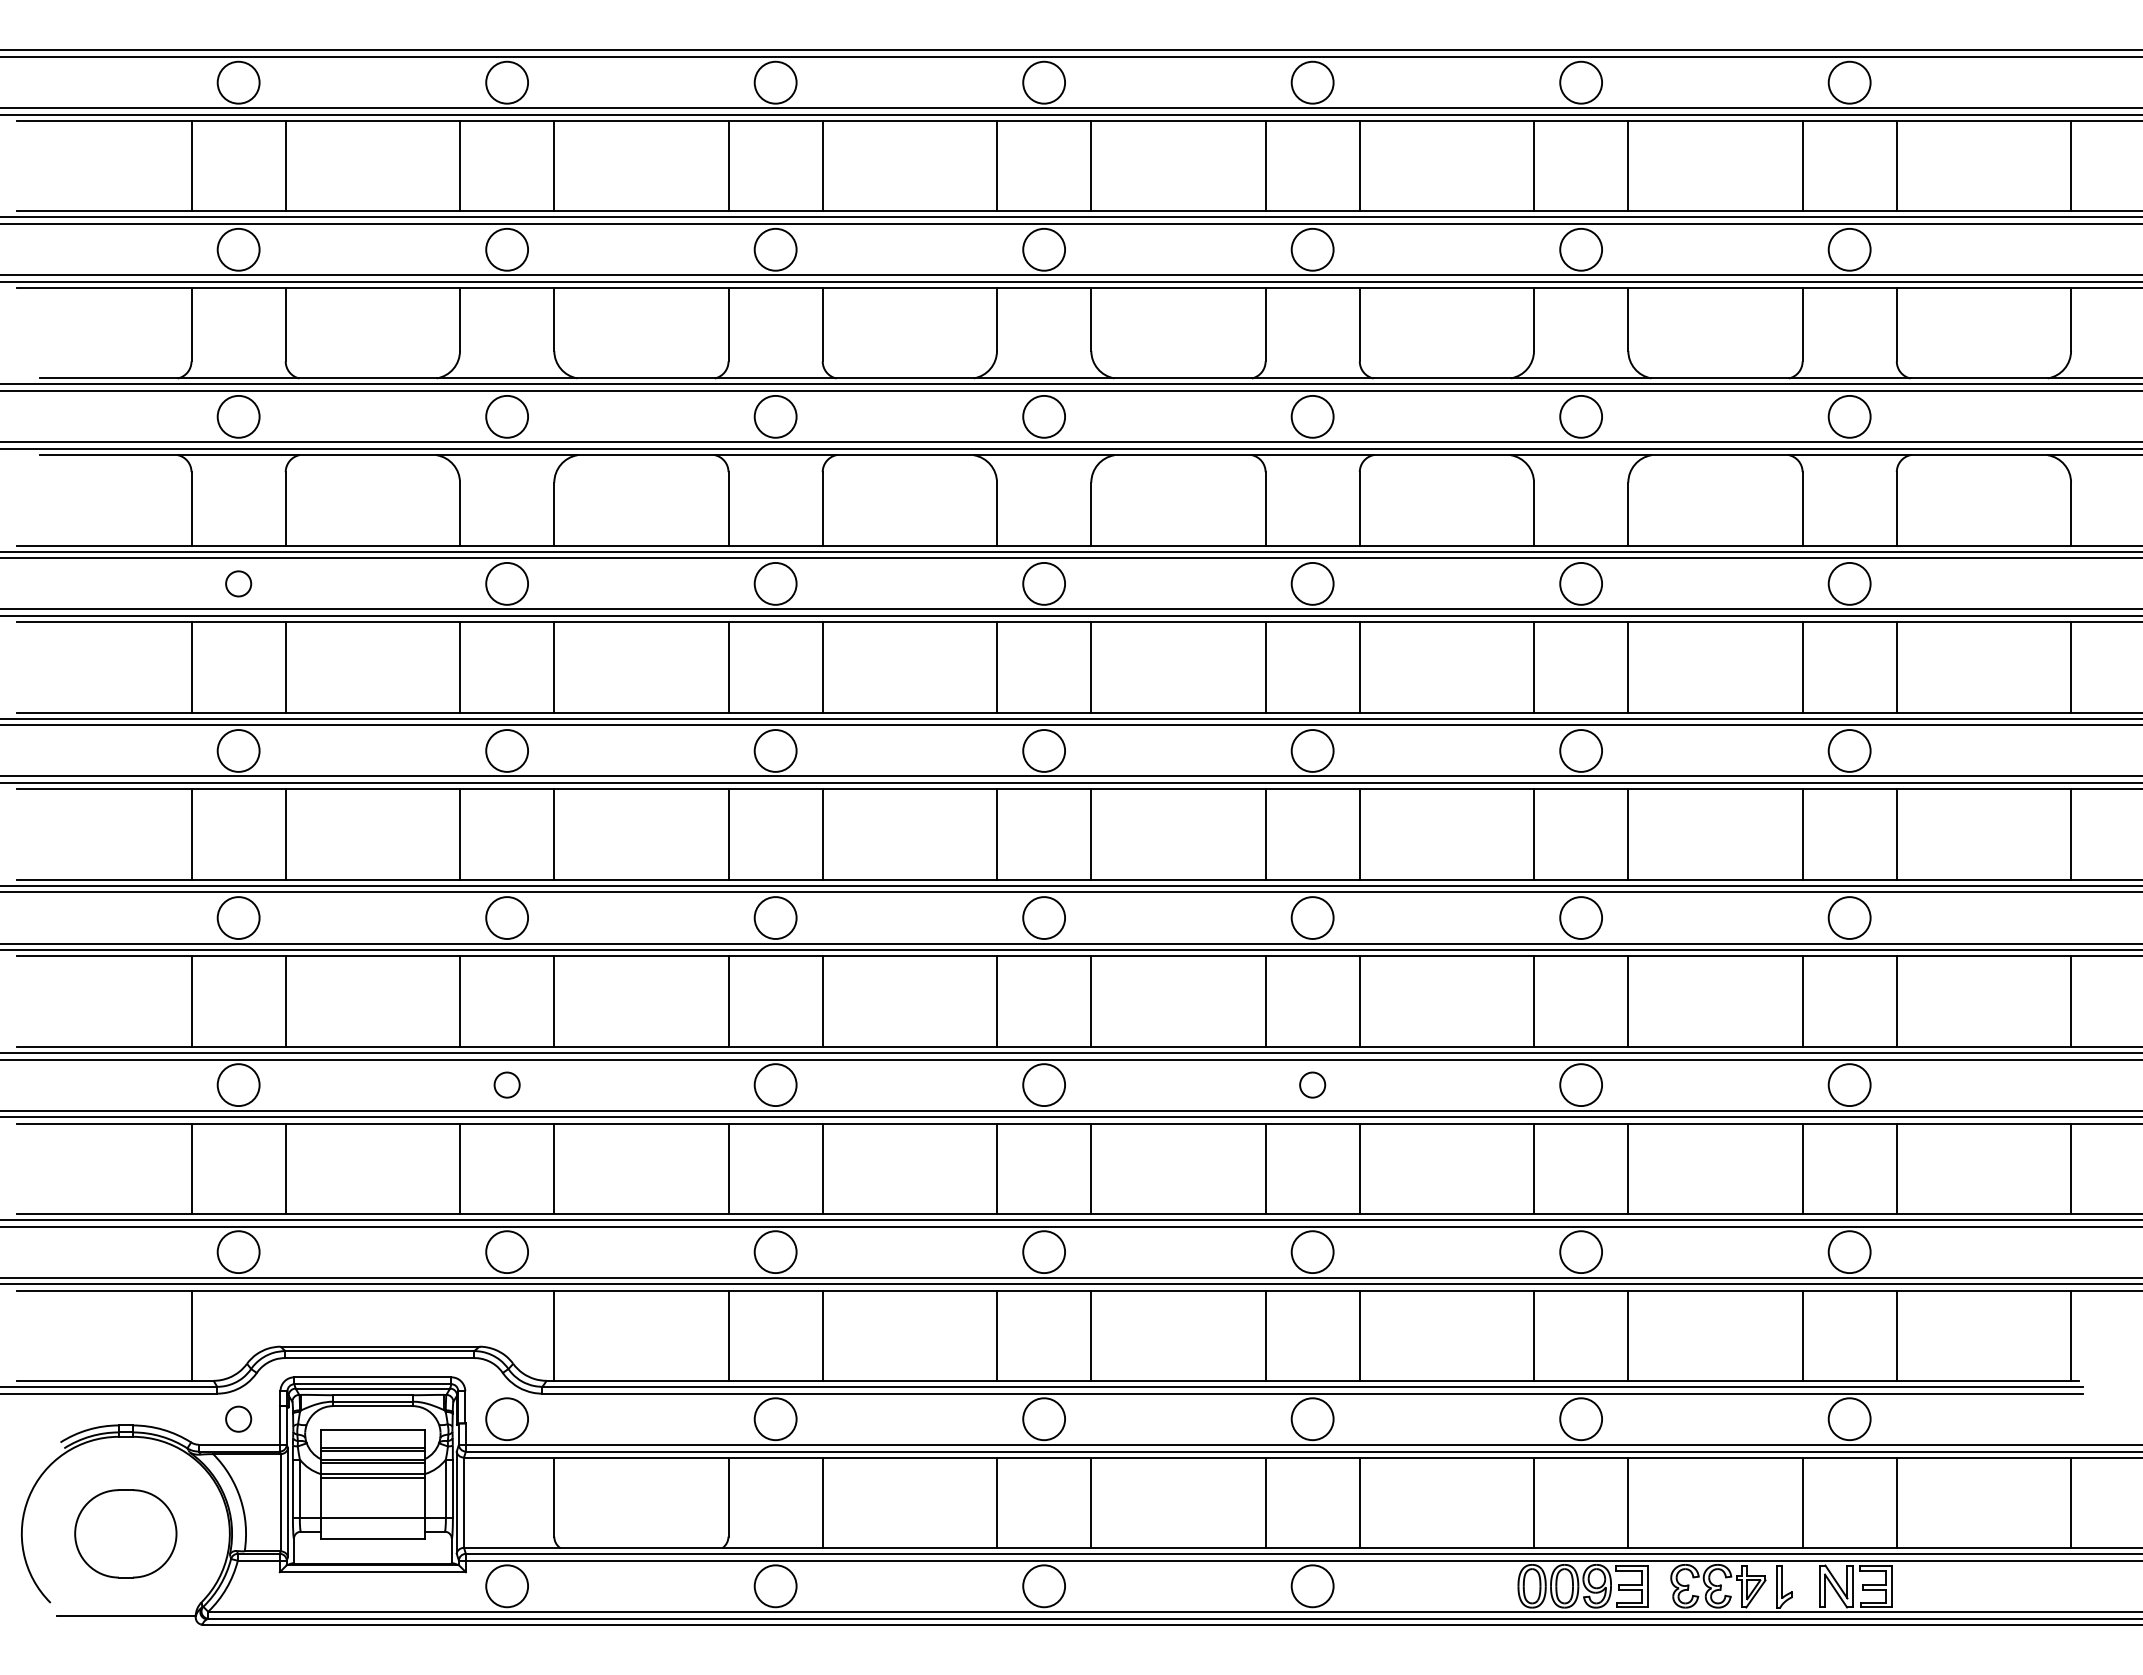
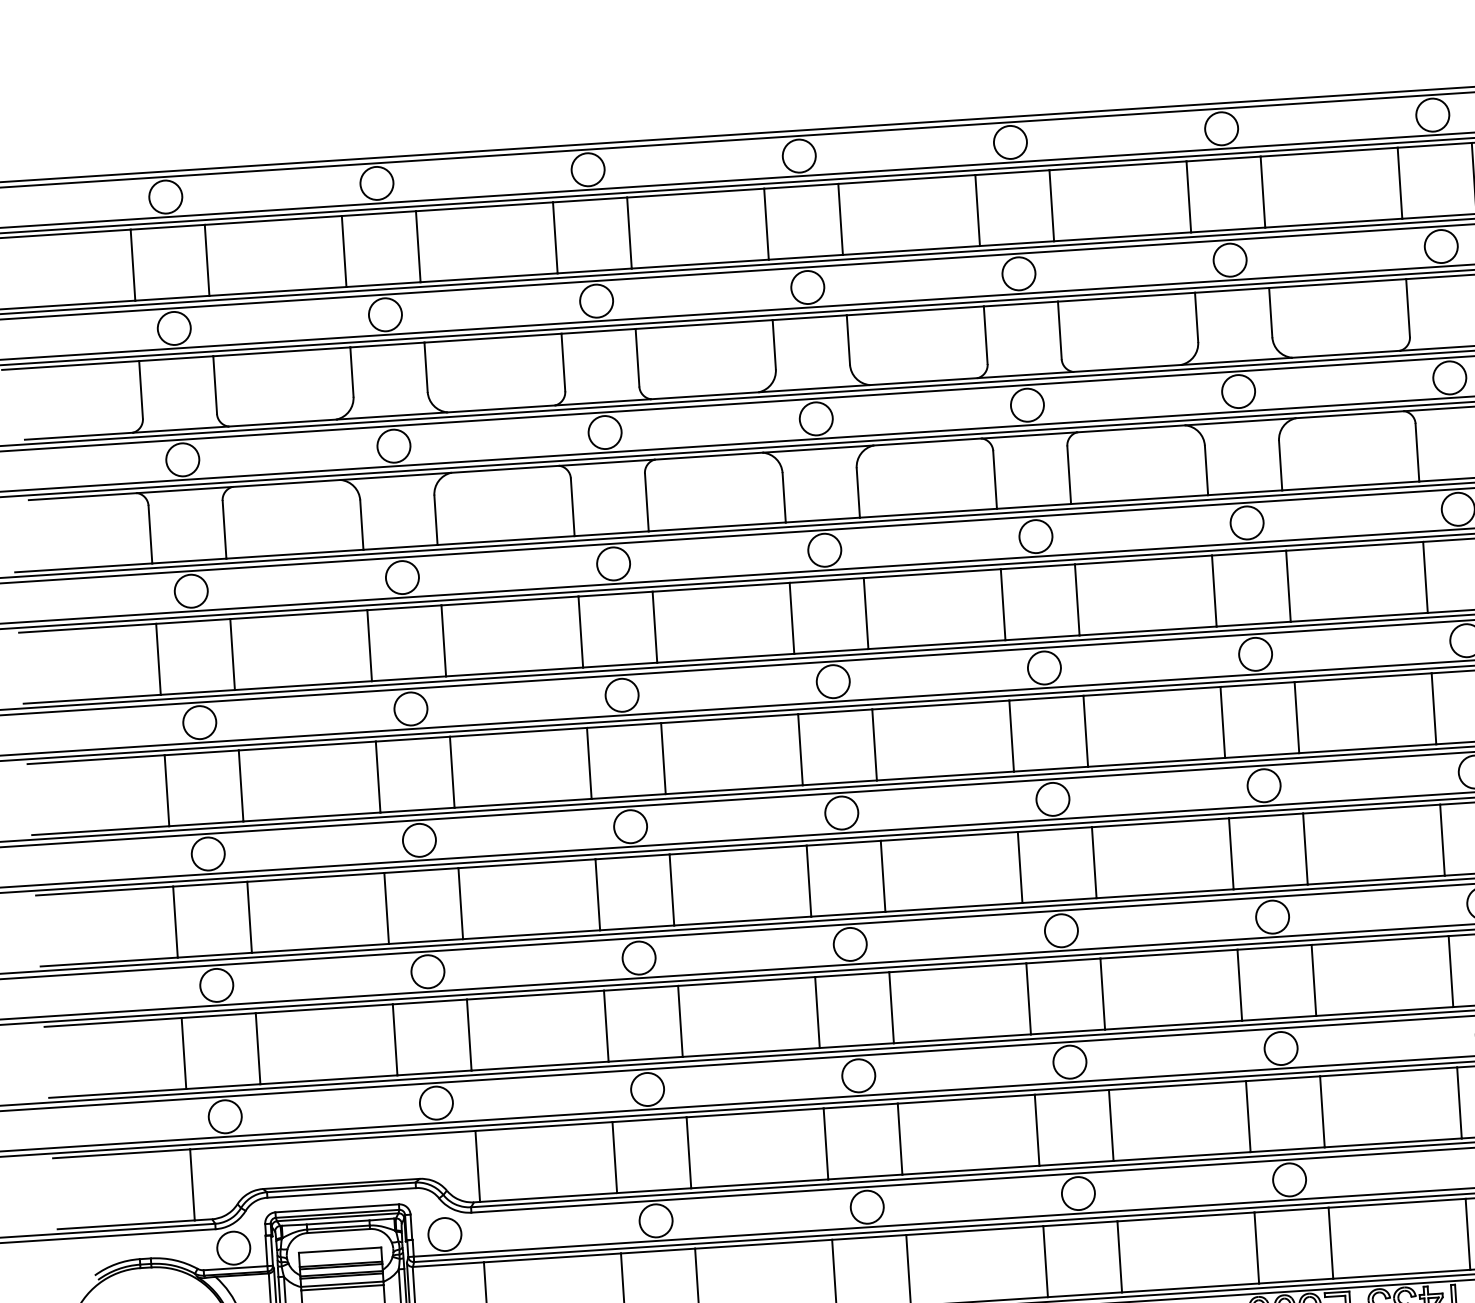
circle: (238, 583) -> (191, 590), size x1.67
circle: (507, 1085) -> (428, 972), size x1.67
circle: (1312, 1085) -> (1061, 931), size x1.67
circle: (238, 1419) -> (233, 1248), size x1.67

